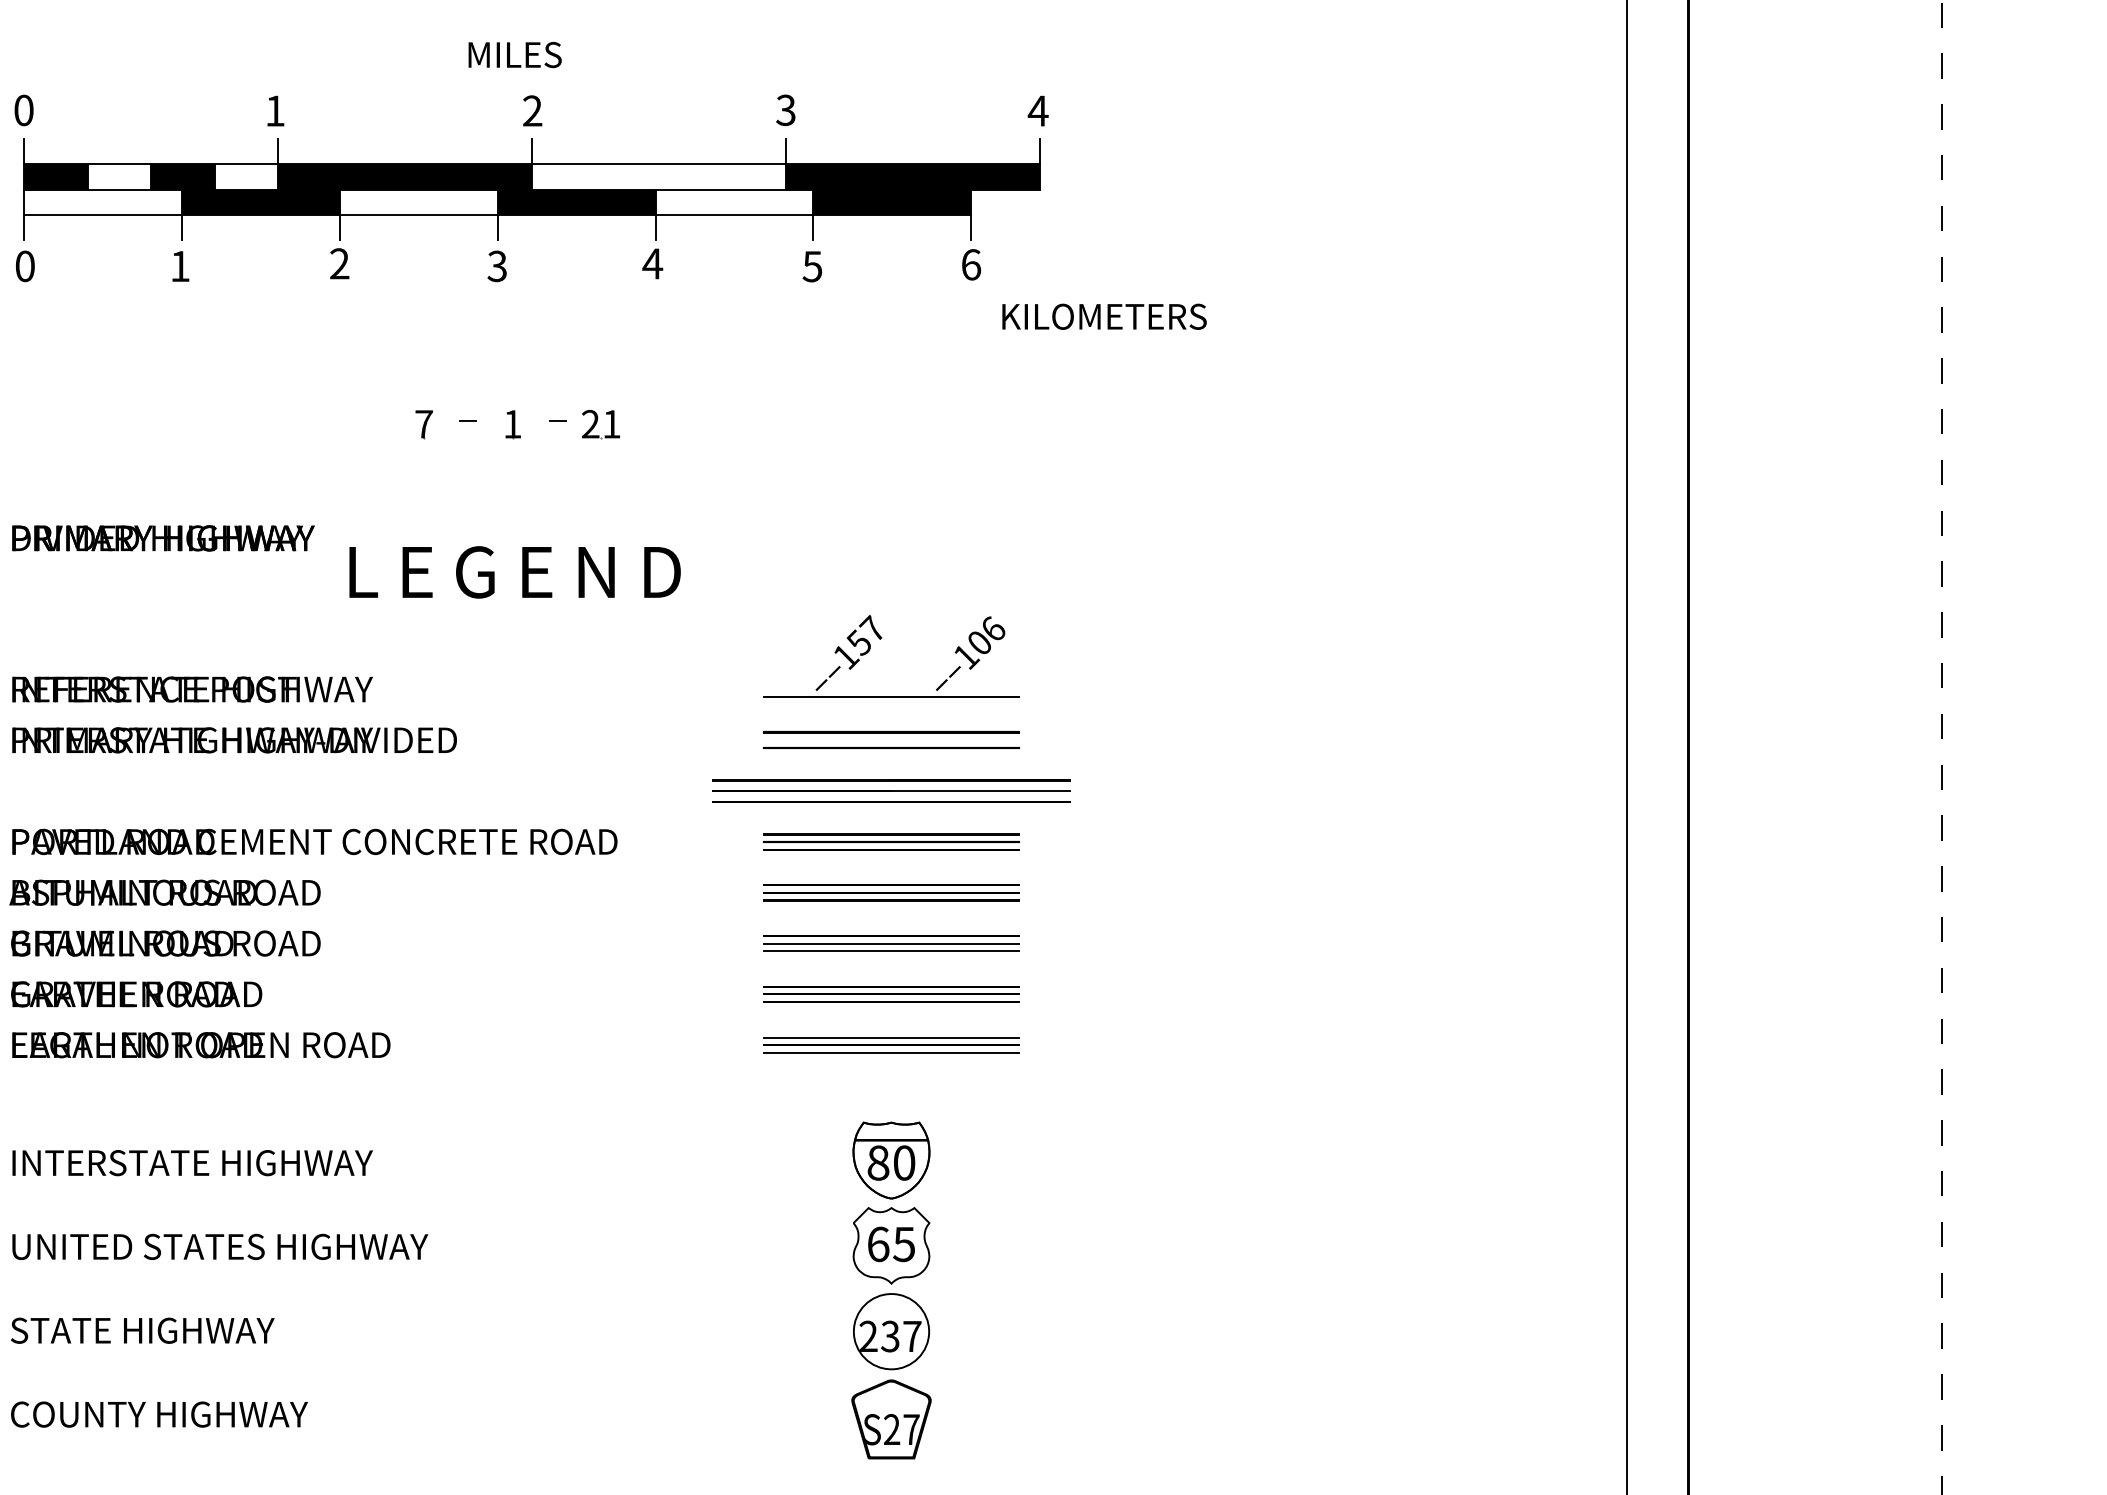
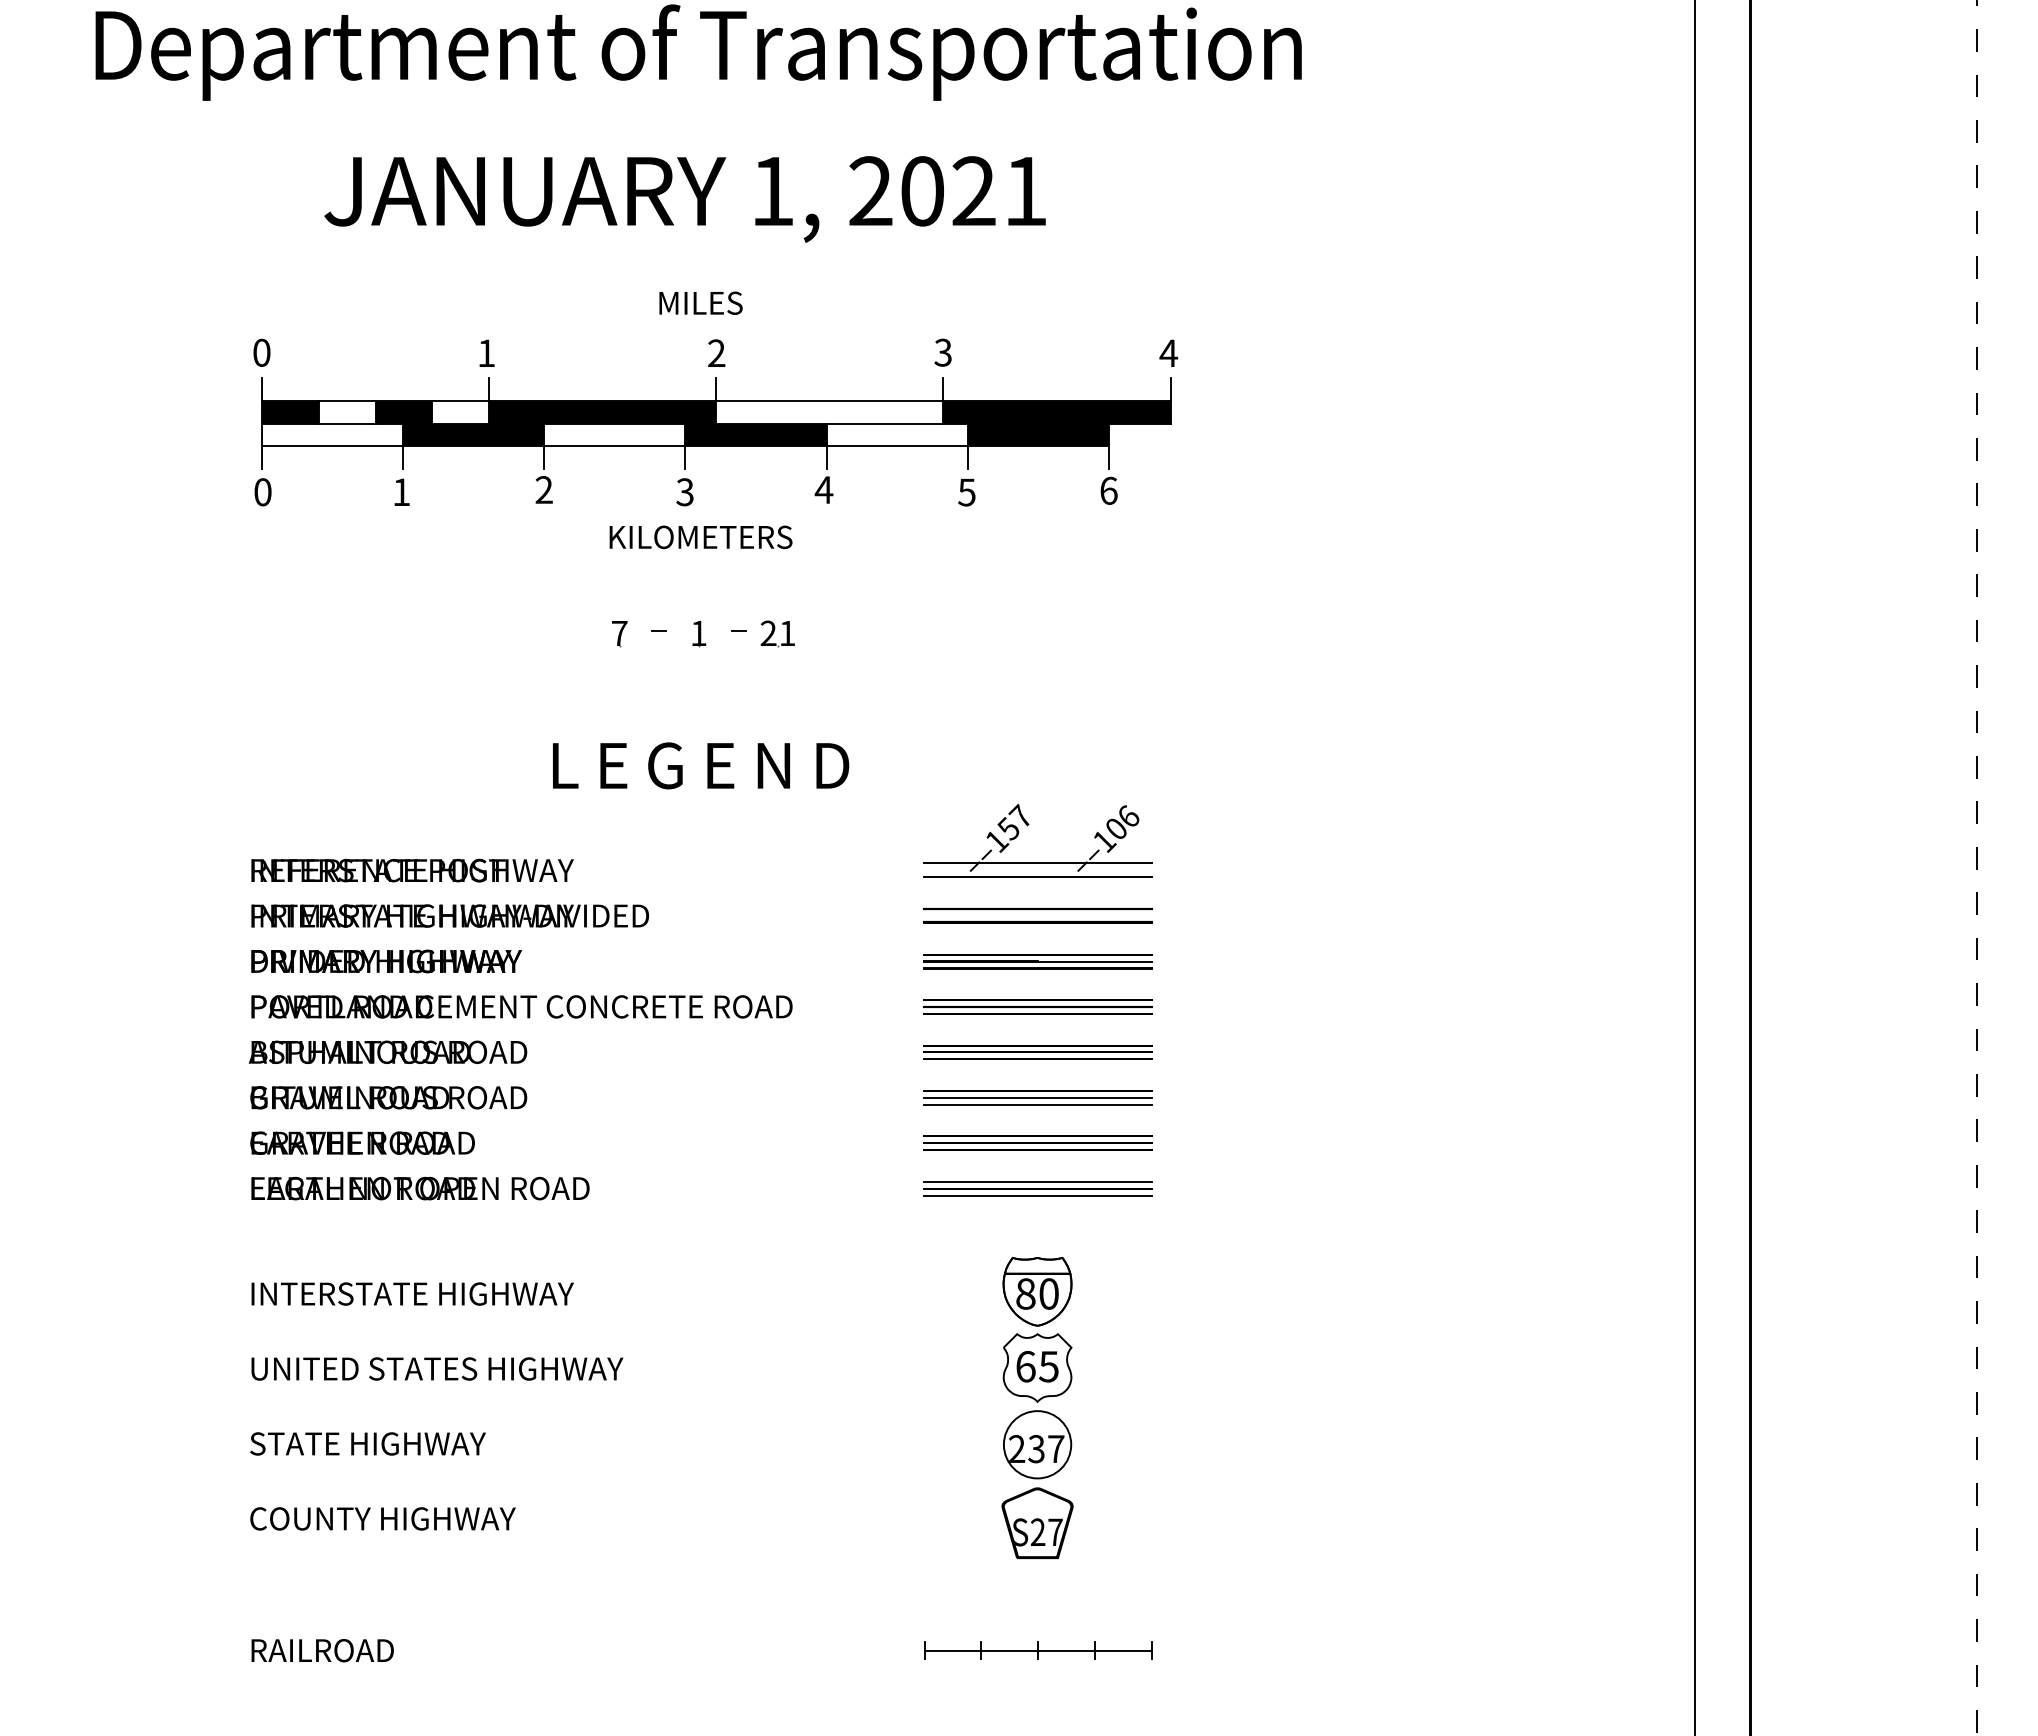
text: (1103, 315) -> (700, 536), moved
text: (163, 538) -> (386, 961), moved
line: (891, 681) -> (1037, 863), added
part: (891, 791) -> (1037, 961), size x0.71

